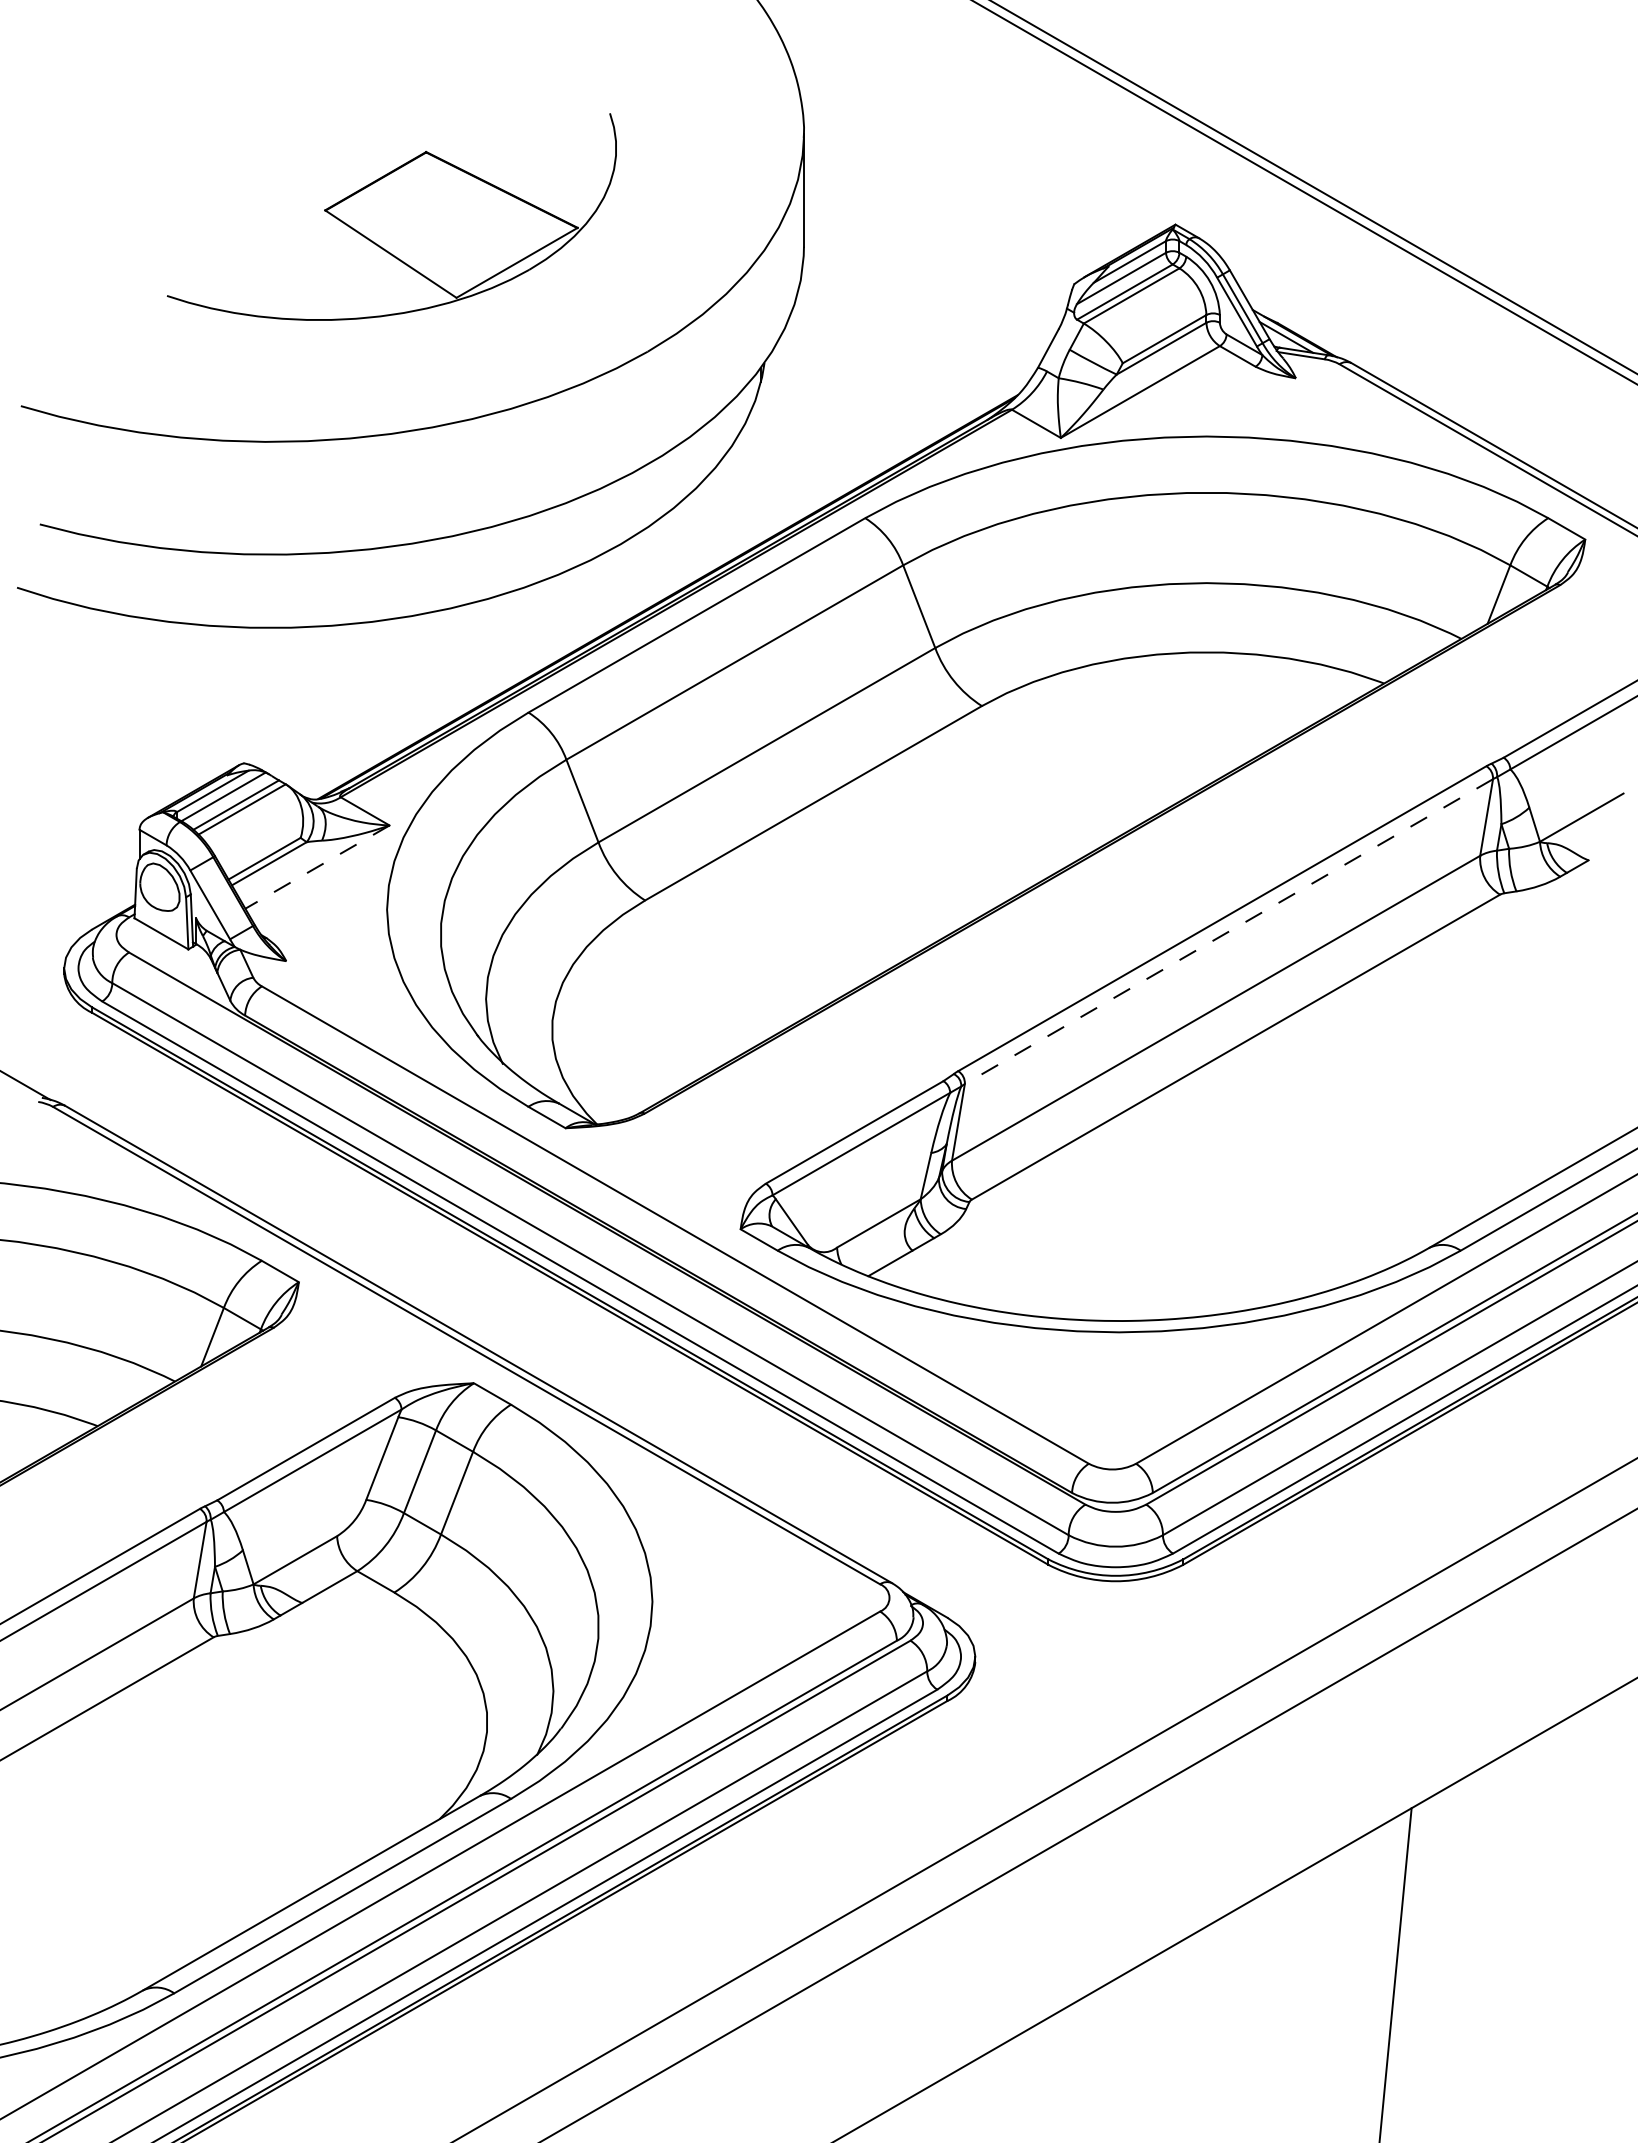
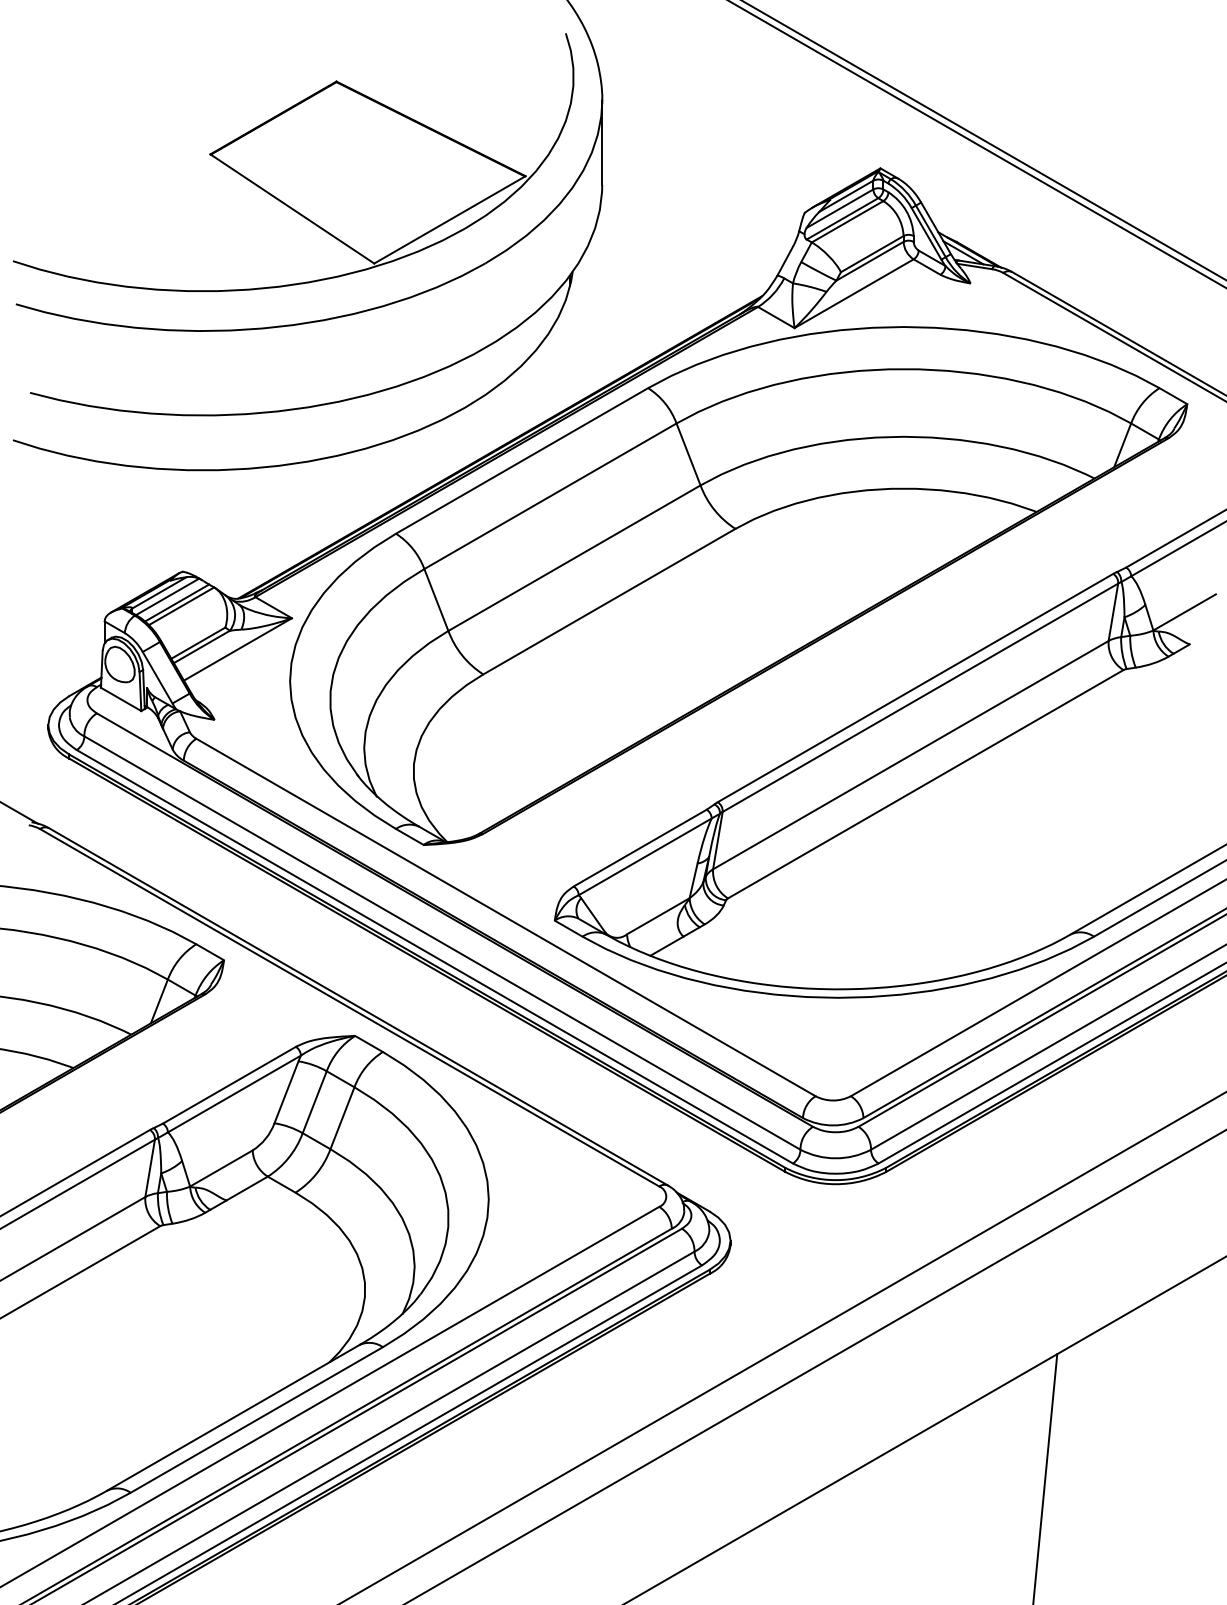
part: (391, 216) -> (293, 162), size x1.67
line: (317, 867) -> (237, 649), dashed -> solid
line: (1228, 931) -> (920, 697), dashed -> solid

